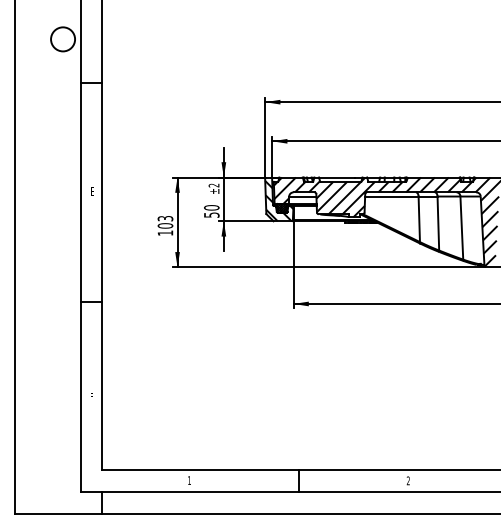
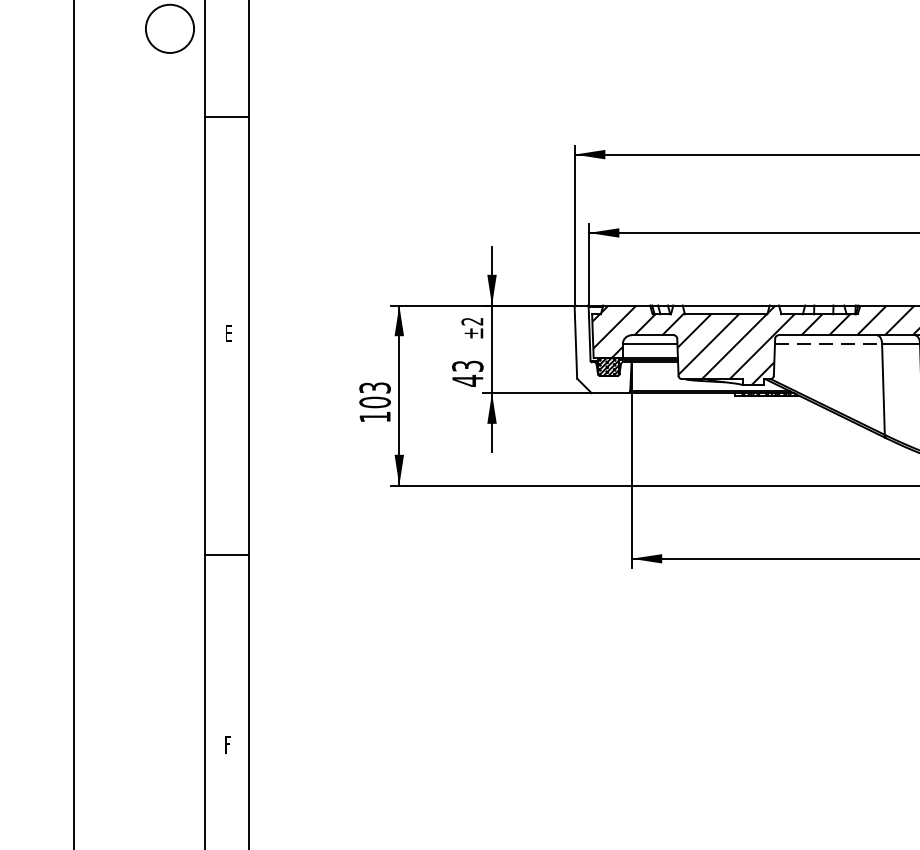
line: (391, 196) -> (827, 343), solid -> dashed
hatch: (279, 200) -> (603, 351), removed
text: (211, 211) -> (467, 373), 50 -> 43

